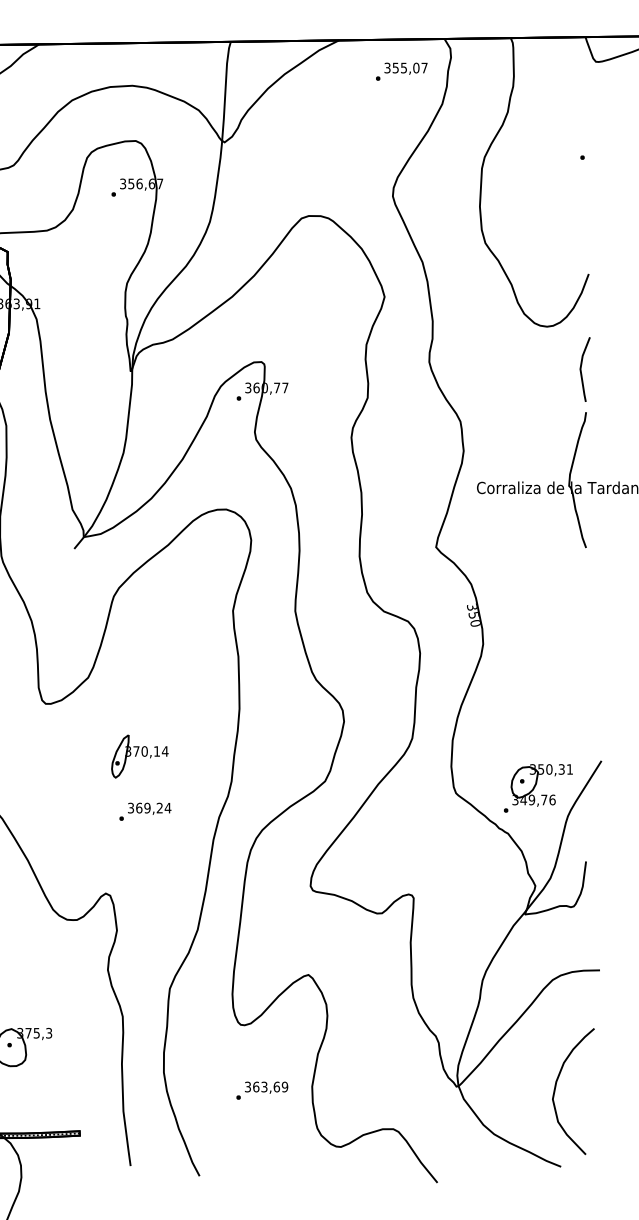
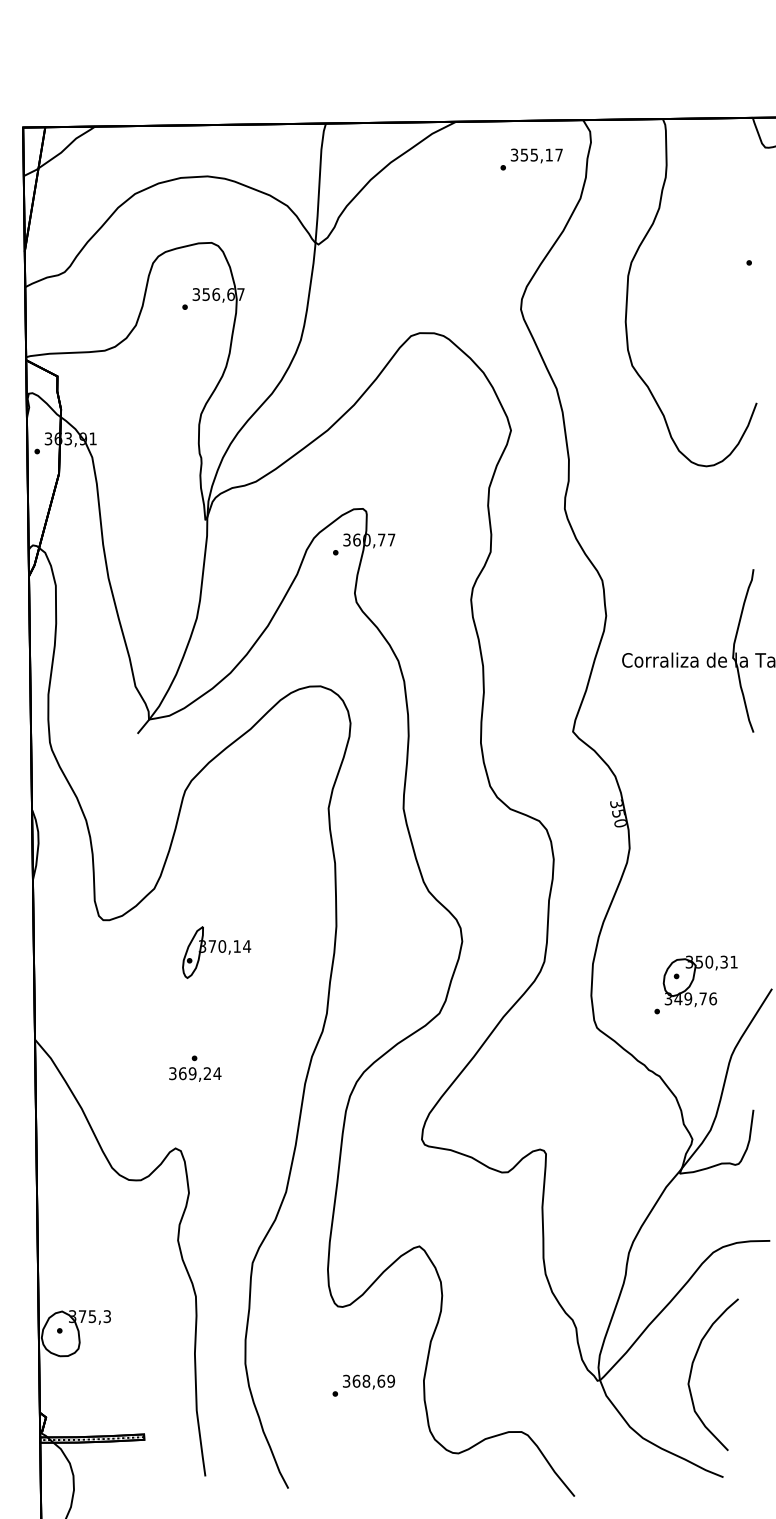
text: (416, 67) -> (549, 154), 355,07 -> 355,17
line: (581, 369) -> (747, 517), removed
part: (139, 756) -> (216, 952), moved
part: (537, 788) -> (695, 984), moved
text: (149, 808) -> (195, 1074), moved
text: (264, 1087) -> (366, 1381), 363,69 -> 368,69
curve: (556, 1088) -> (692, 1370), moved

